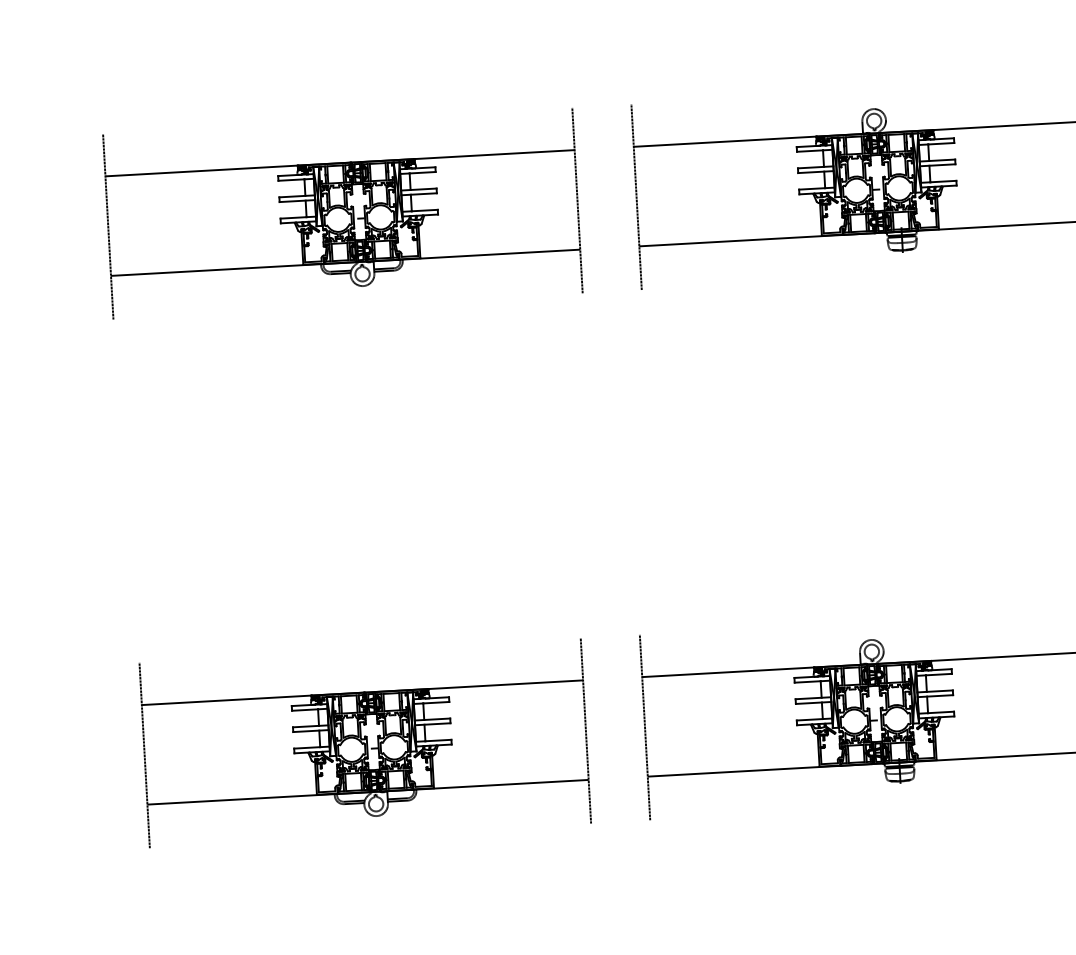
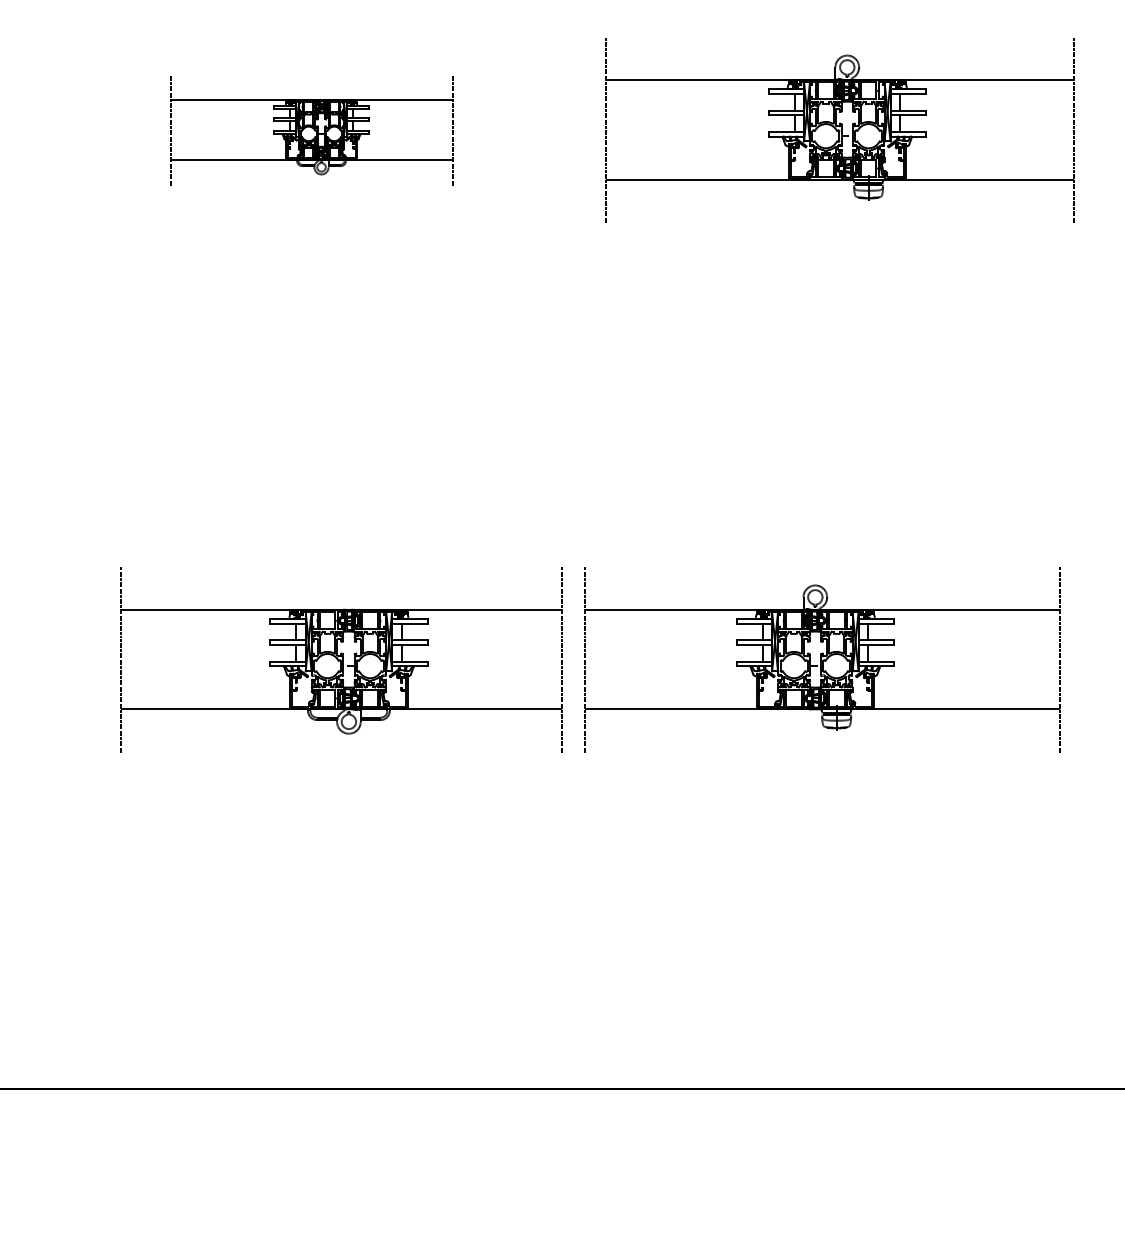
part: (342, 213) -> (311, 130), size x0.6
part: (365, 742) -> (341, 659), moved

